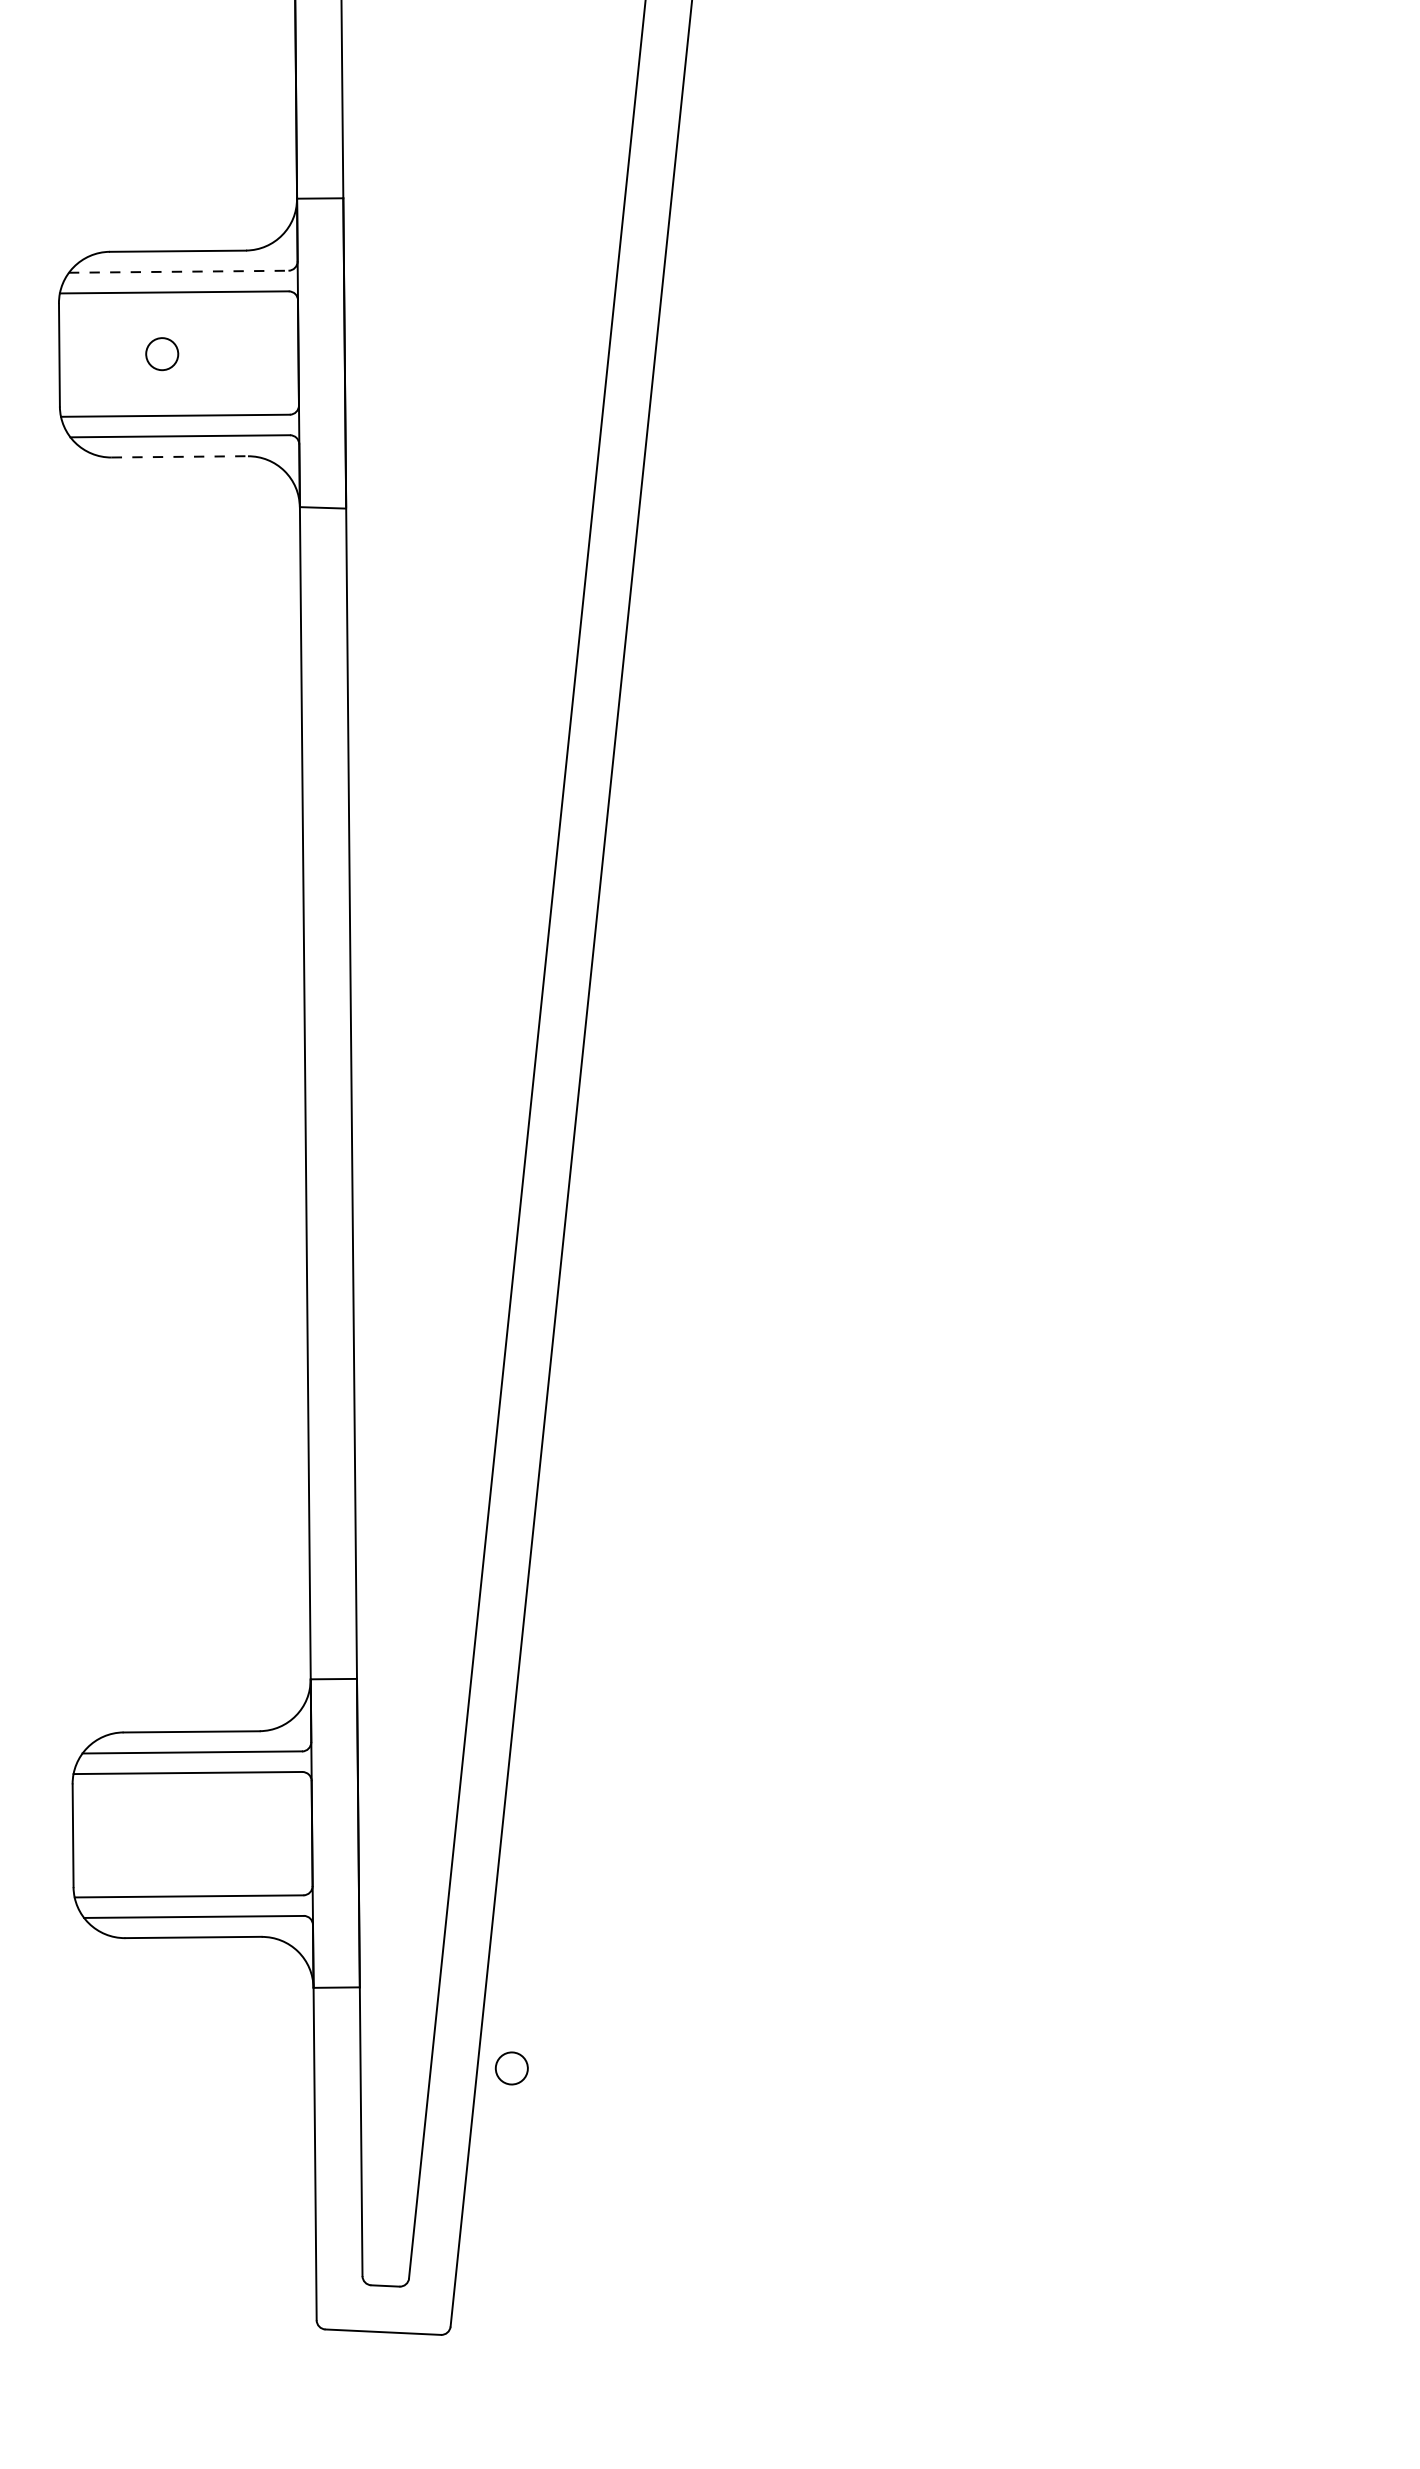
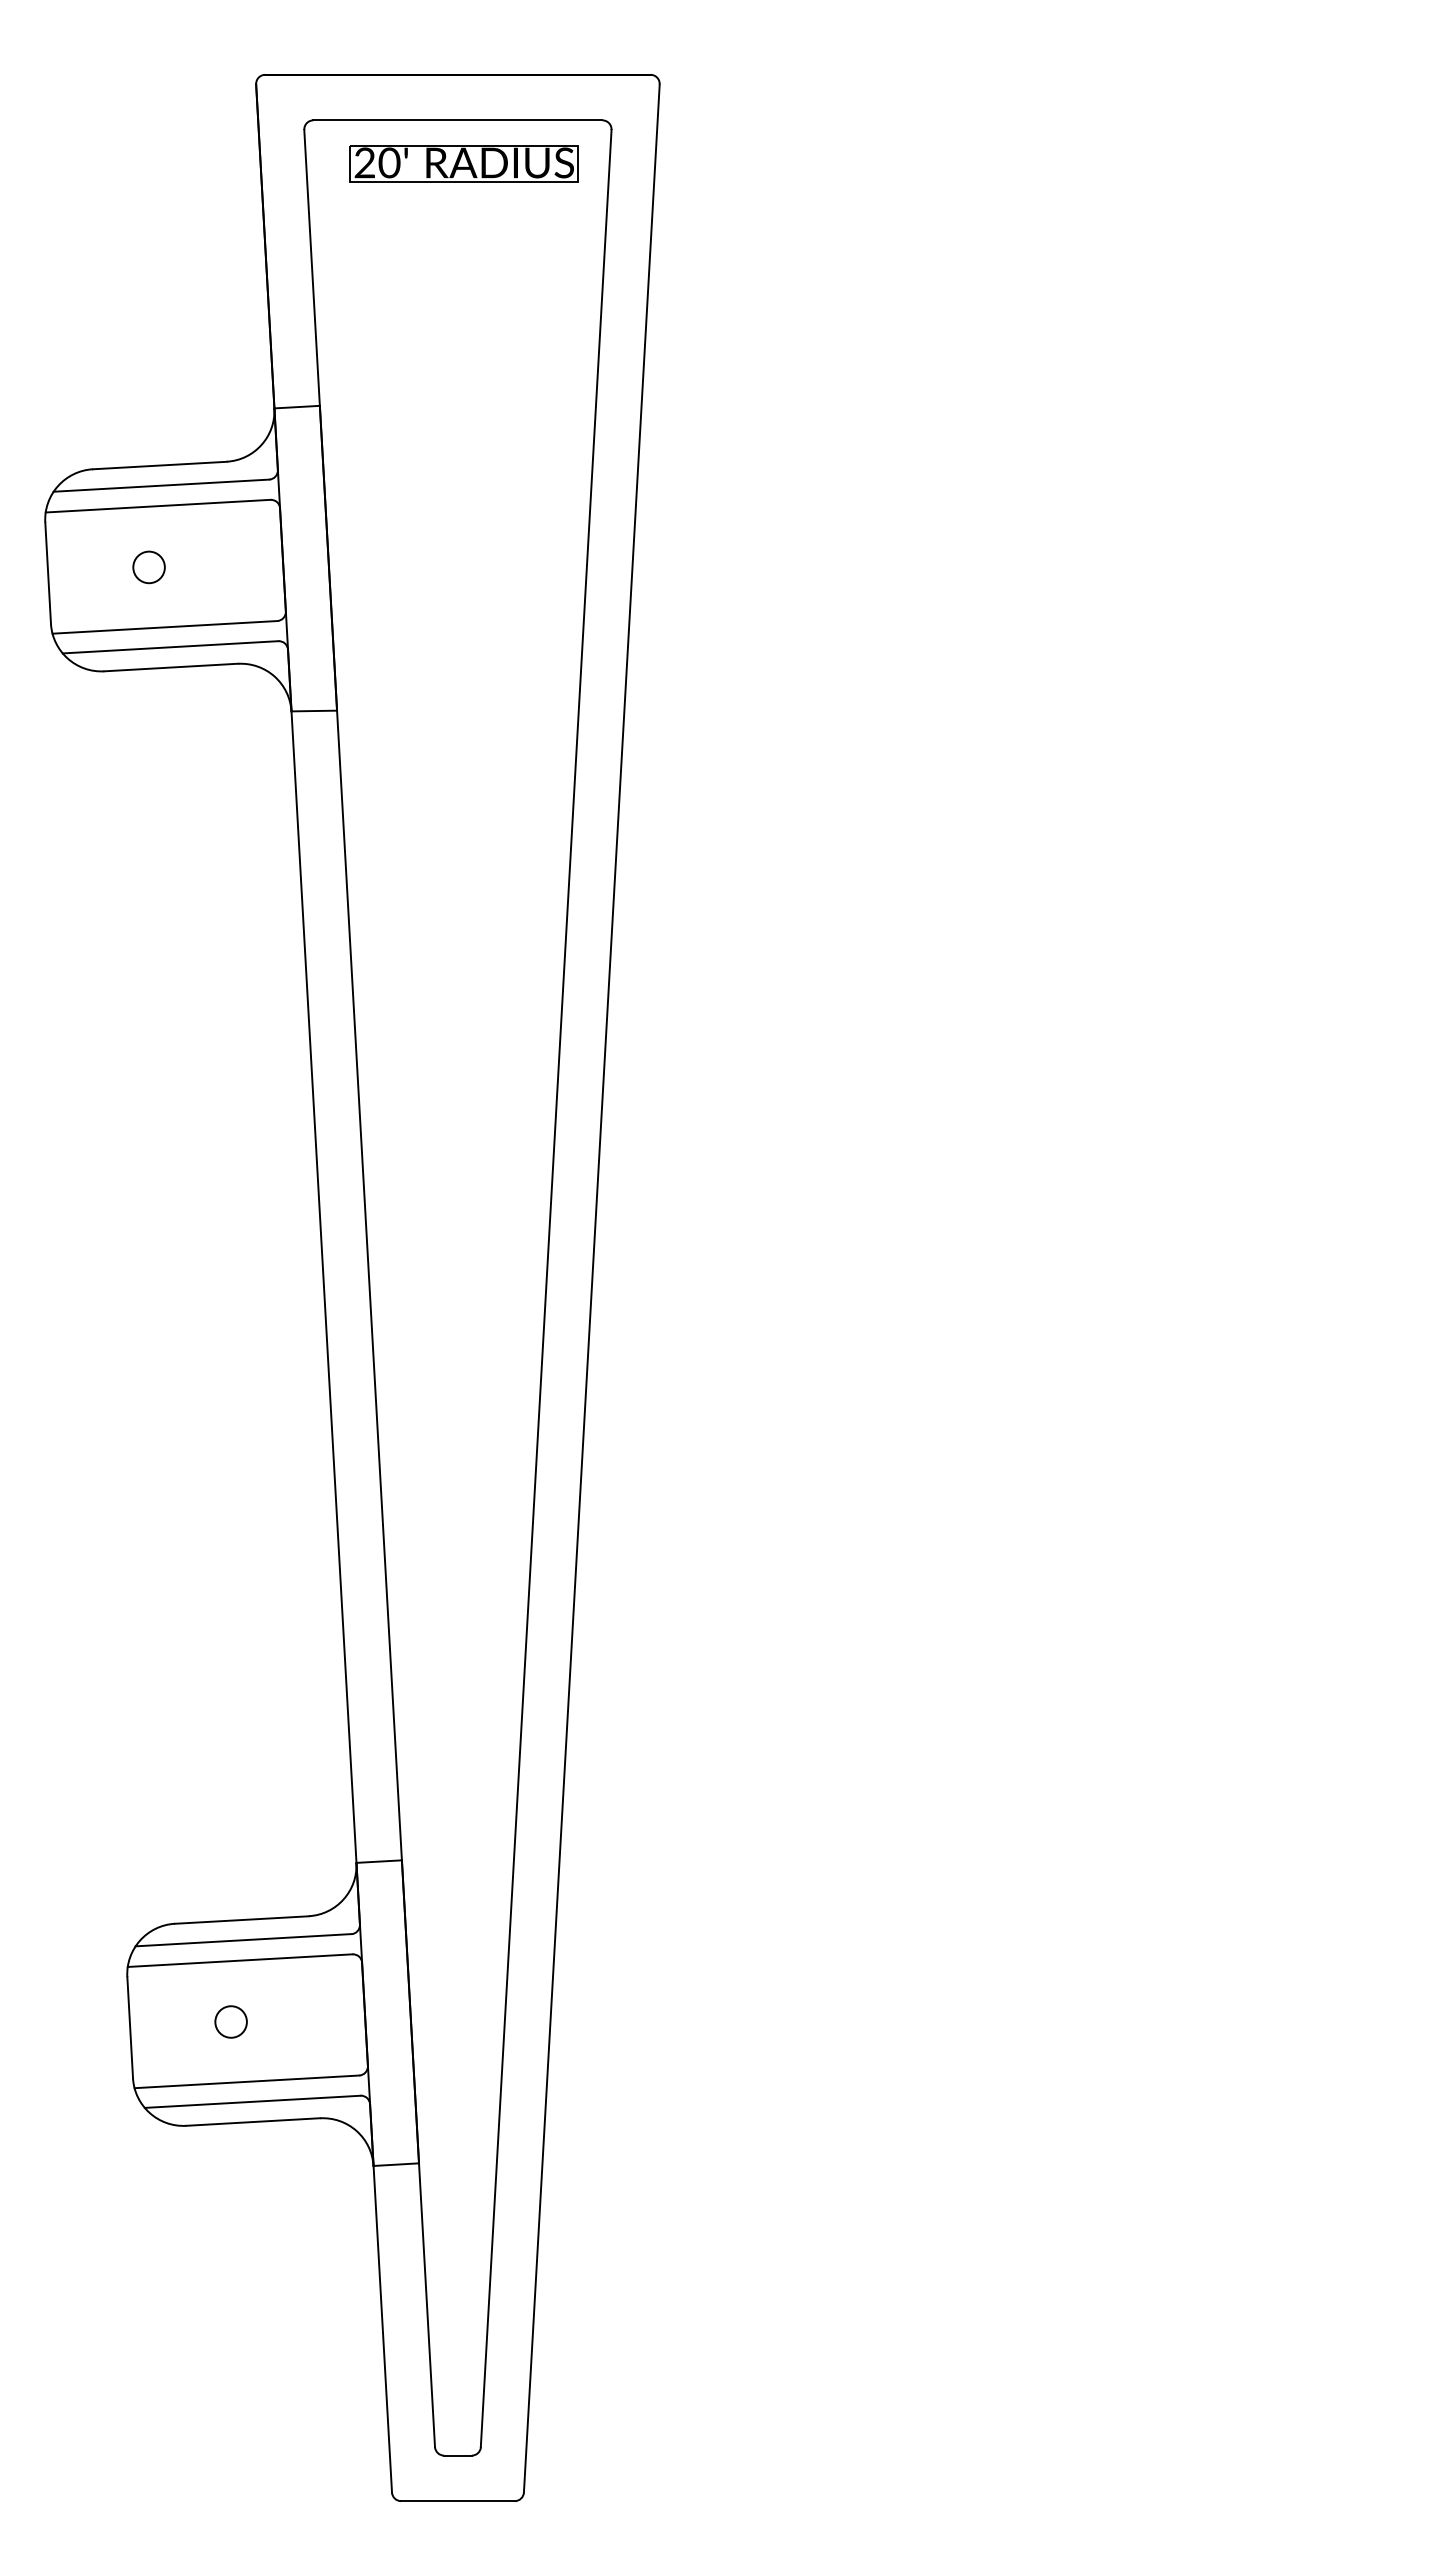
line: (178, 271) -> (161, 485), dashed -> solid
line: (180, 456) -> (171, 667), dashed -> solid
circle: (511, 2067) -> (230, 2021), moved

